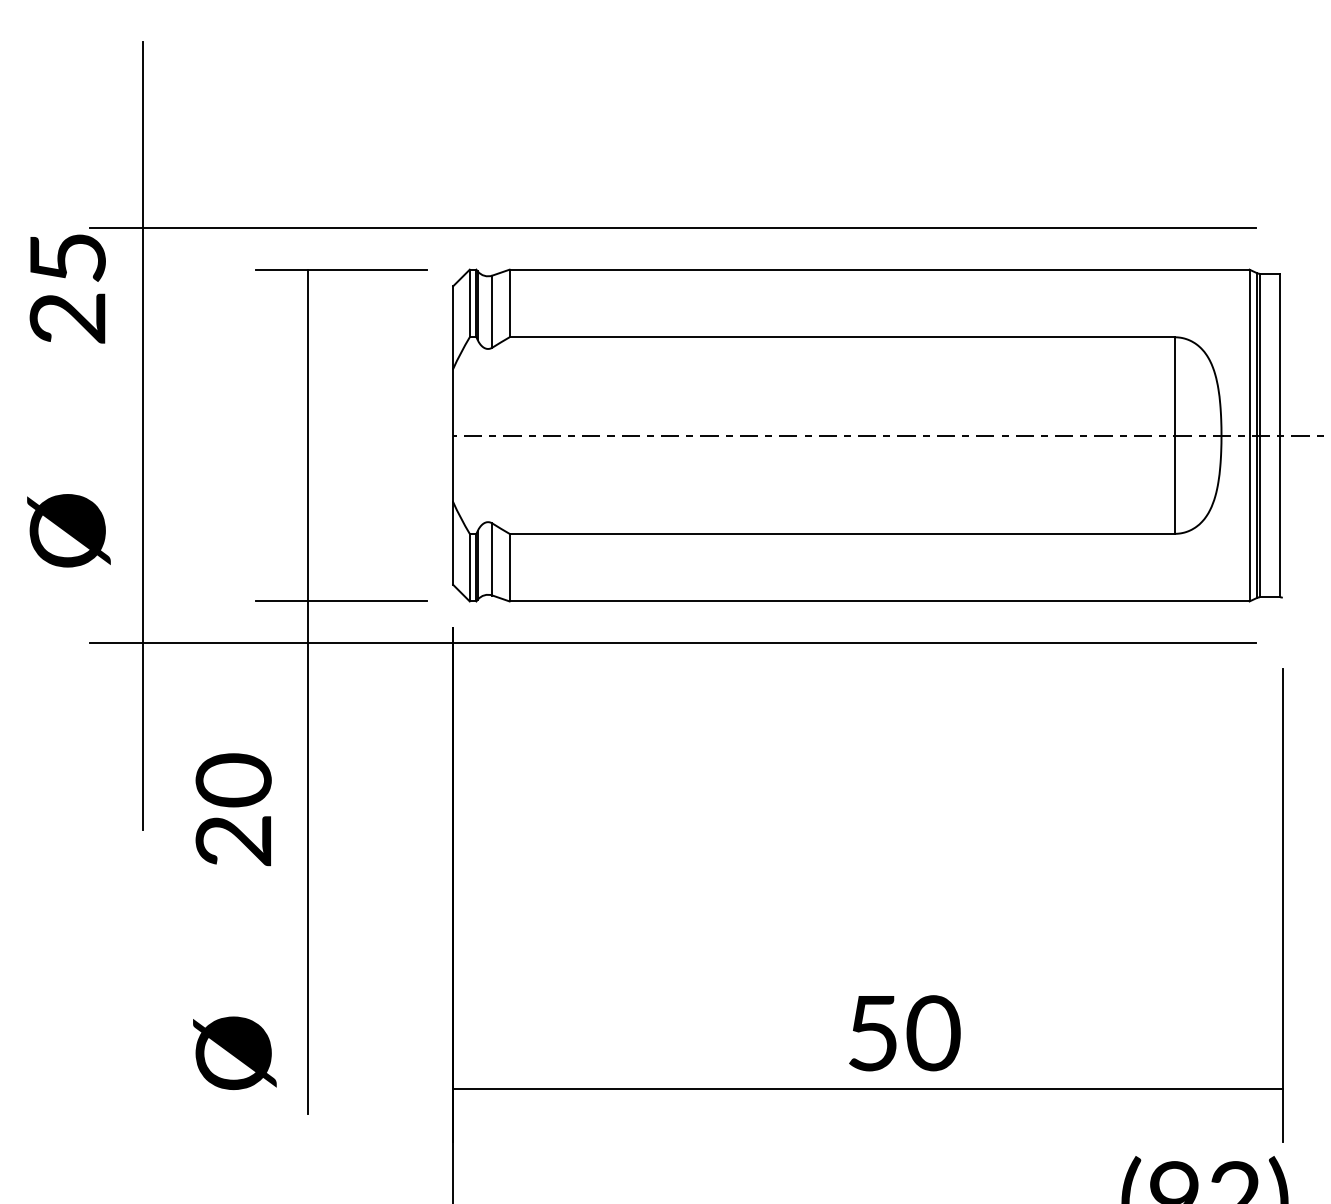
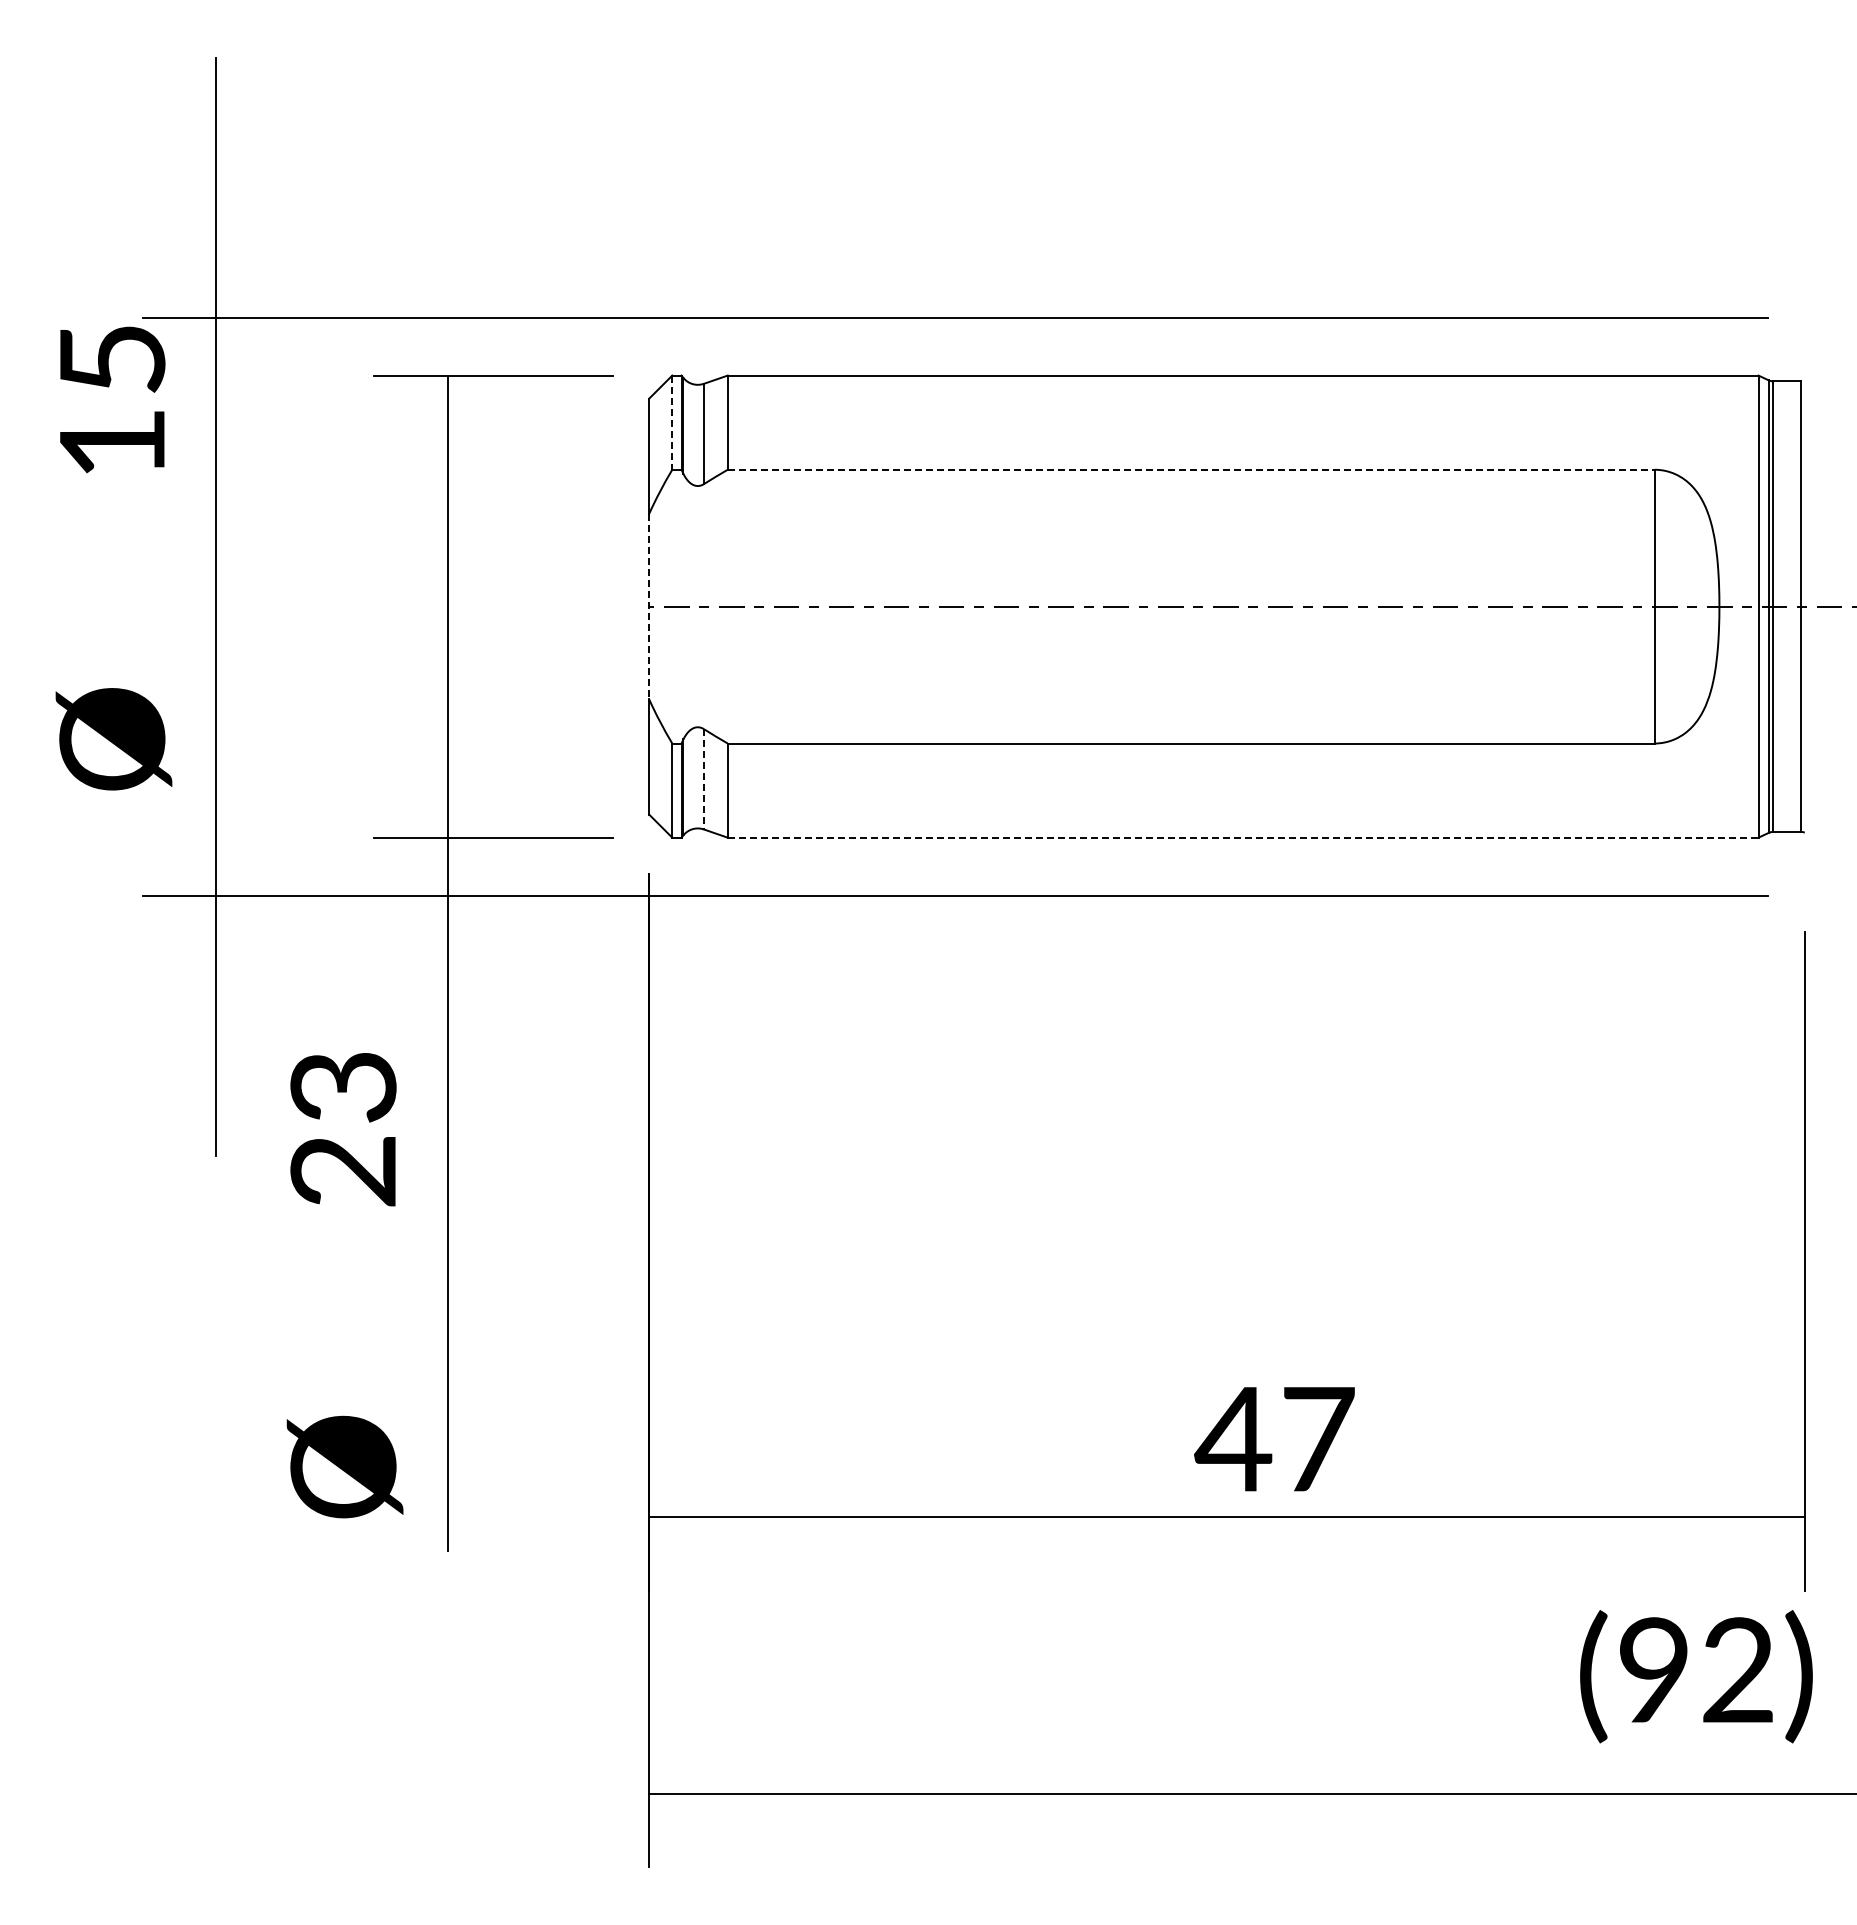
line: (469, 304) -> (672, 423), solid -> dashed
text: (67, 318) -> (111, 443), 25 -> 15
line: (842, 337) -> (1191, 469), solid -> dashed
line: (453, 435) -> (649, 606), solid -> dashed
line: (492, 559) -> (703, 779), solid -> dashed
line: (879, 601) -> (1243, 837), solid -> dashed
text: (233, 780) -> (343, 1086), 20 -> 23
text: (902, 1033) -> (1275, 1439), 50 -> 47

